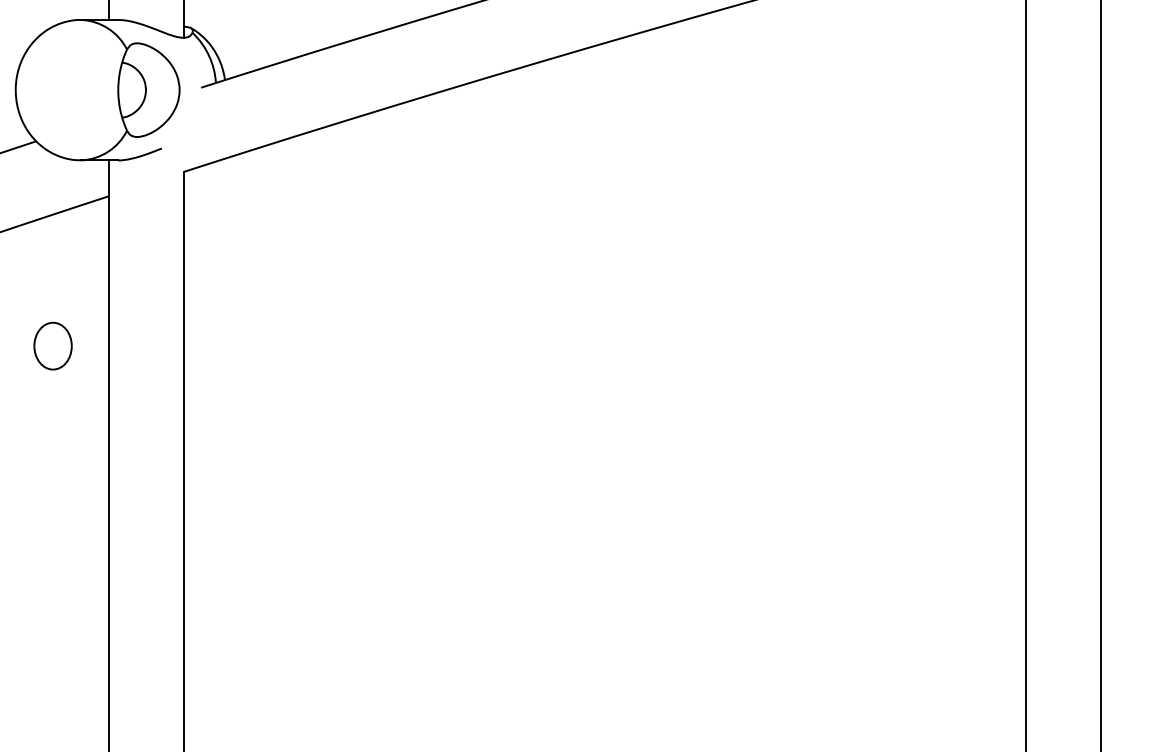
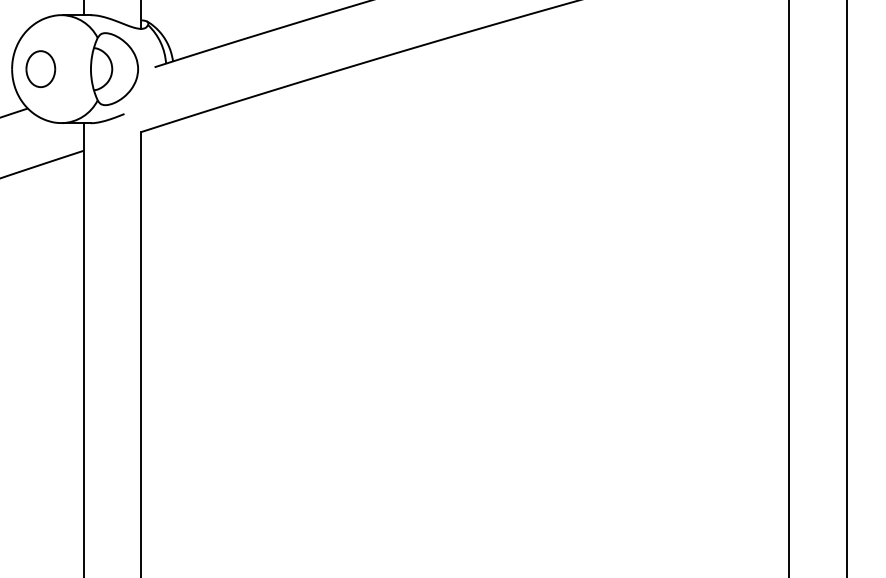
part: (52, 345) -> (40, 68), moved

